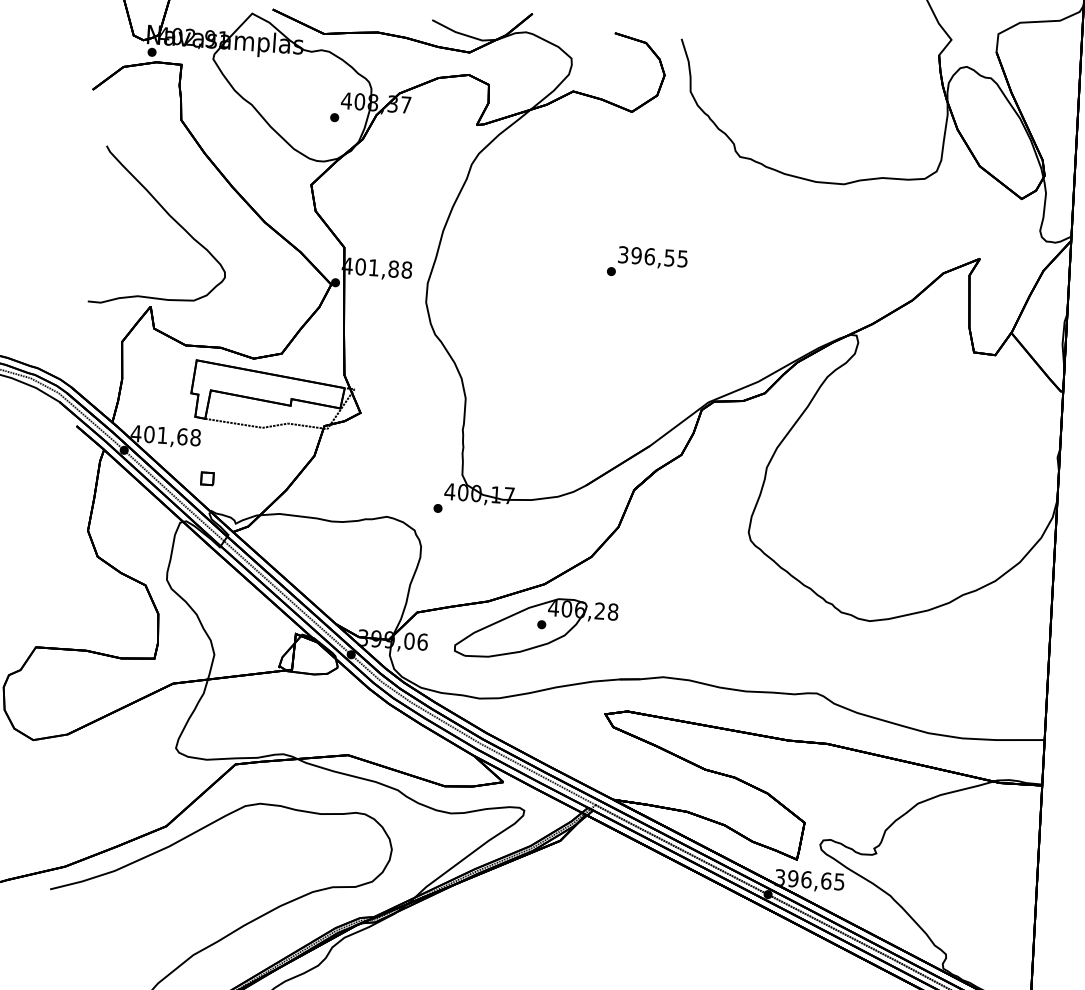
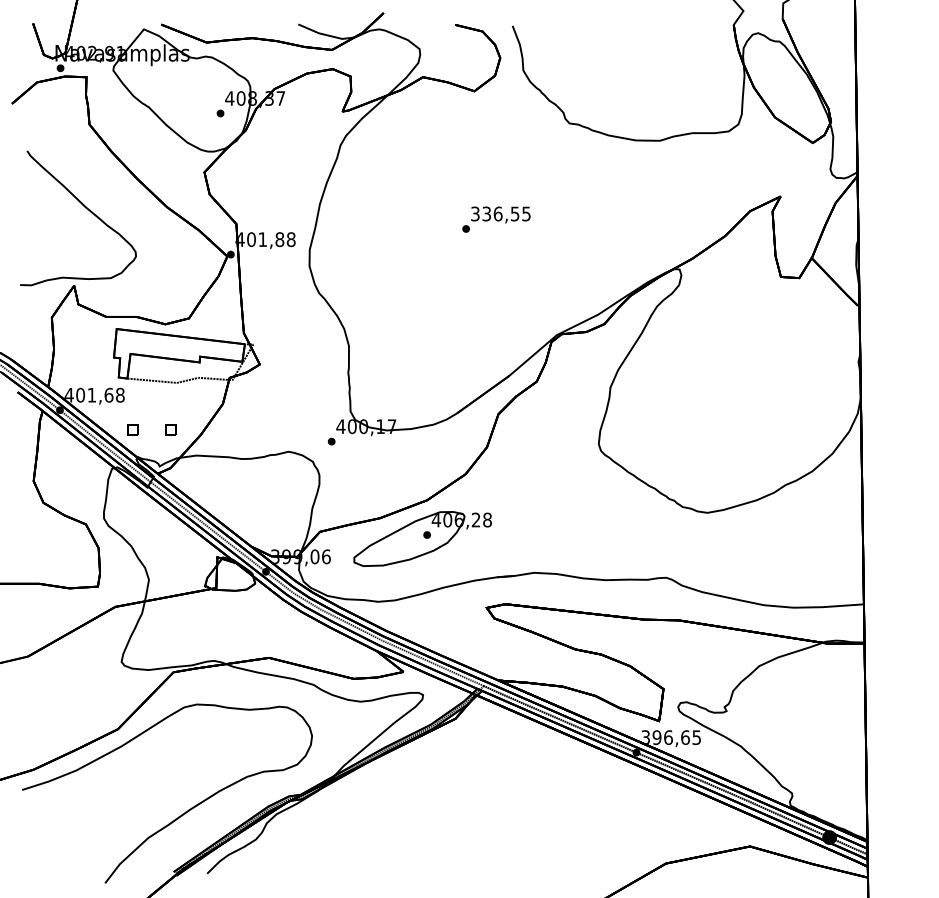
text: (636, 255) -> (486, 213), 396,55 -> 336,55
part: (251, 481) -> (170, 429), added

